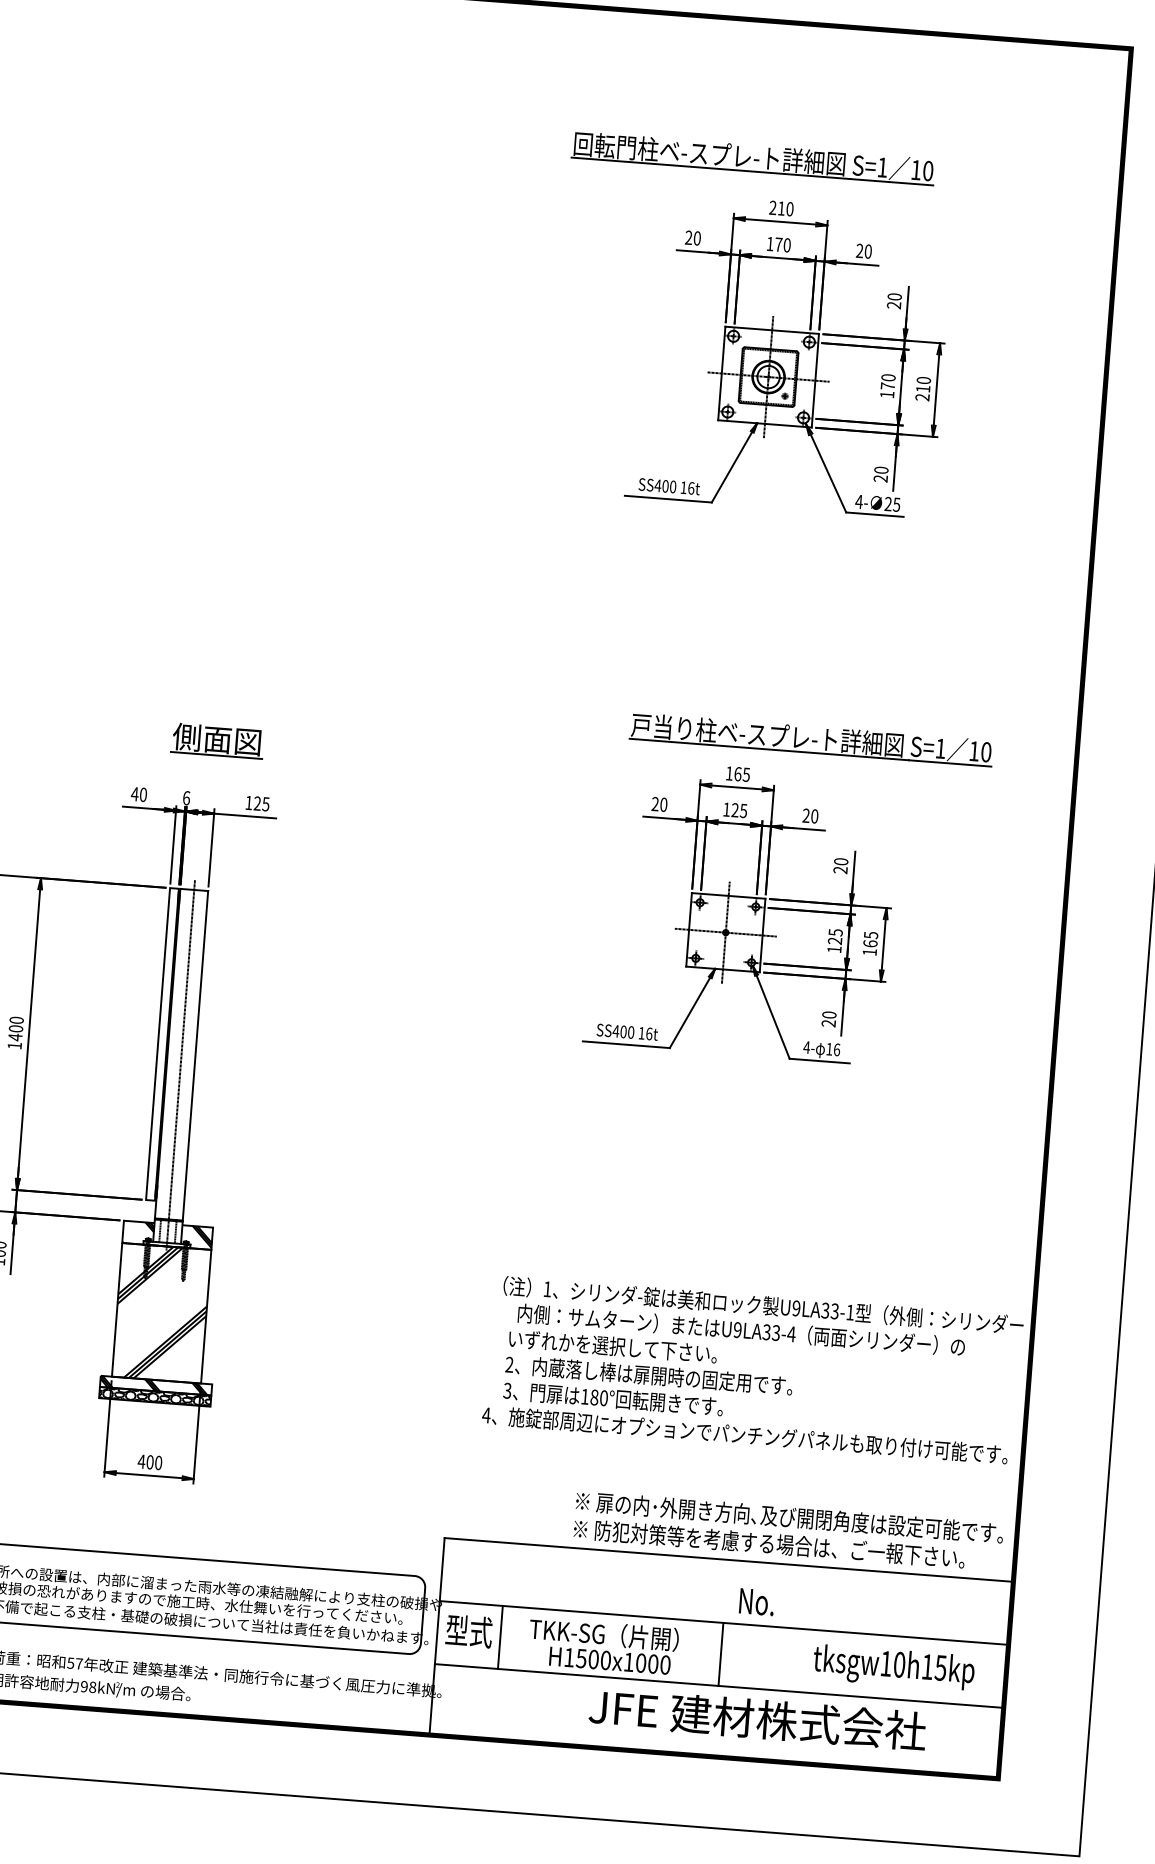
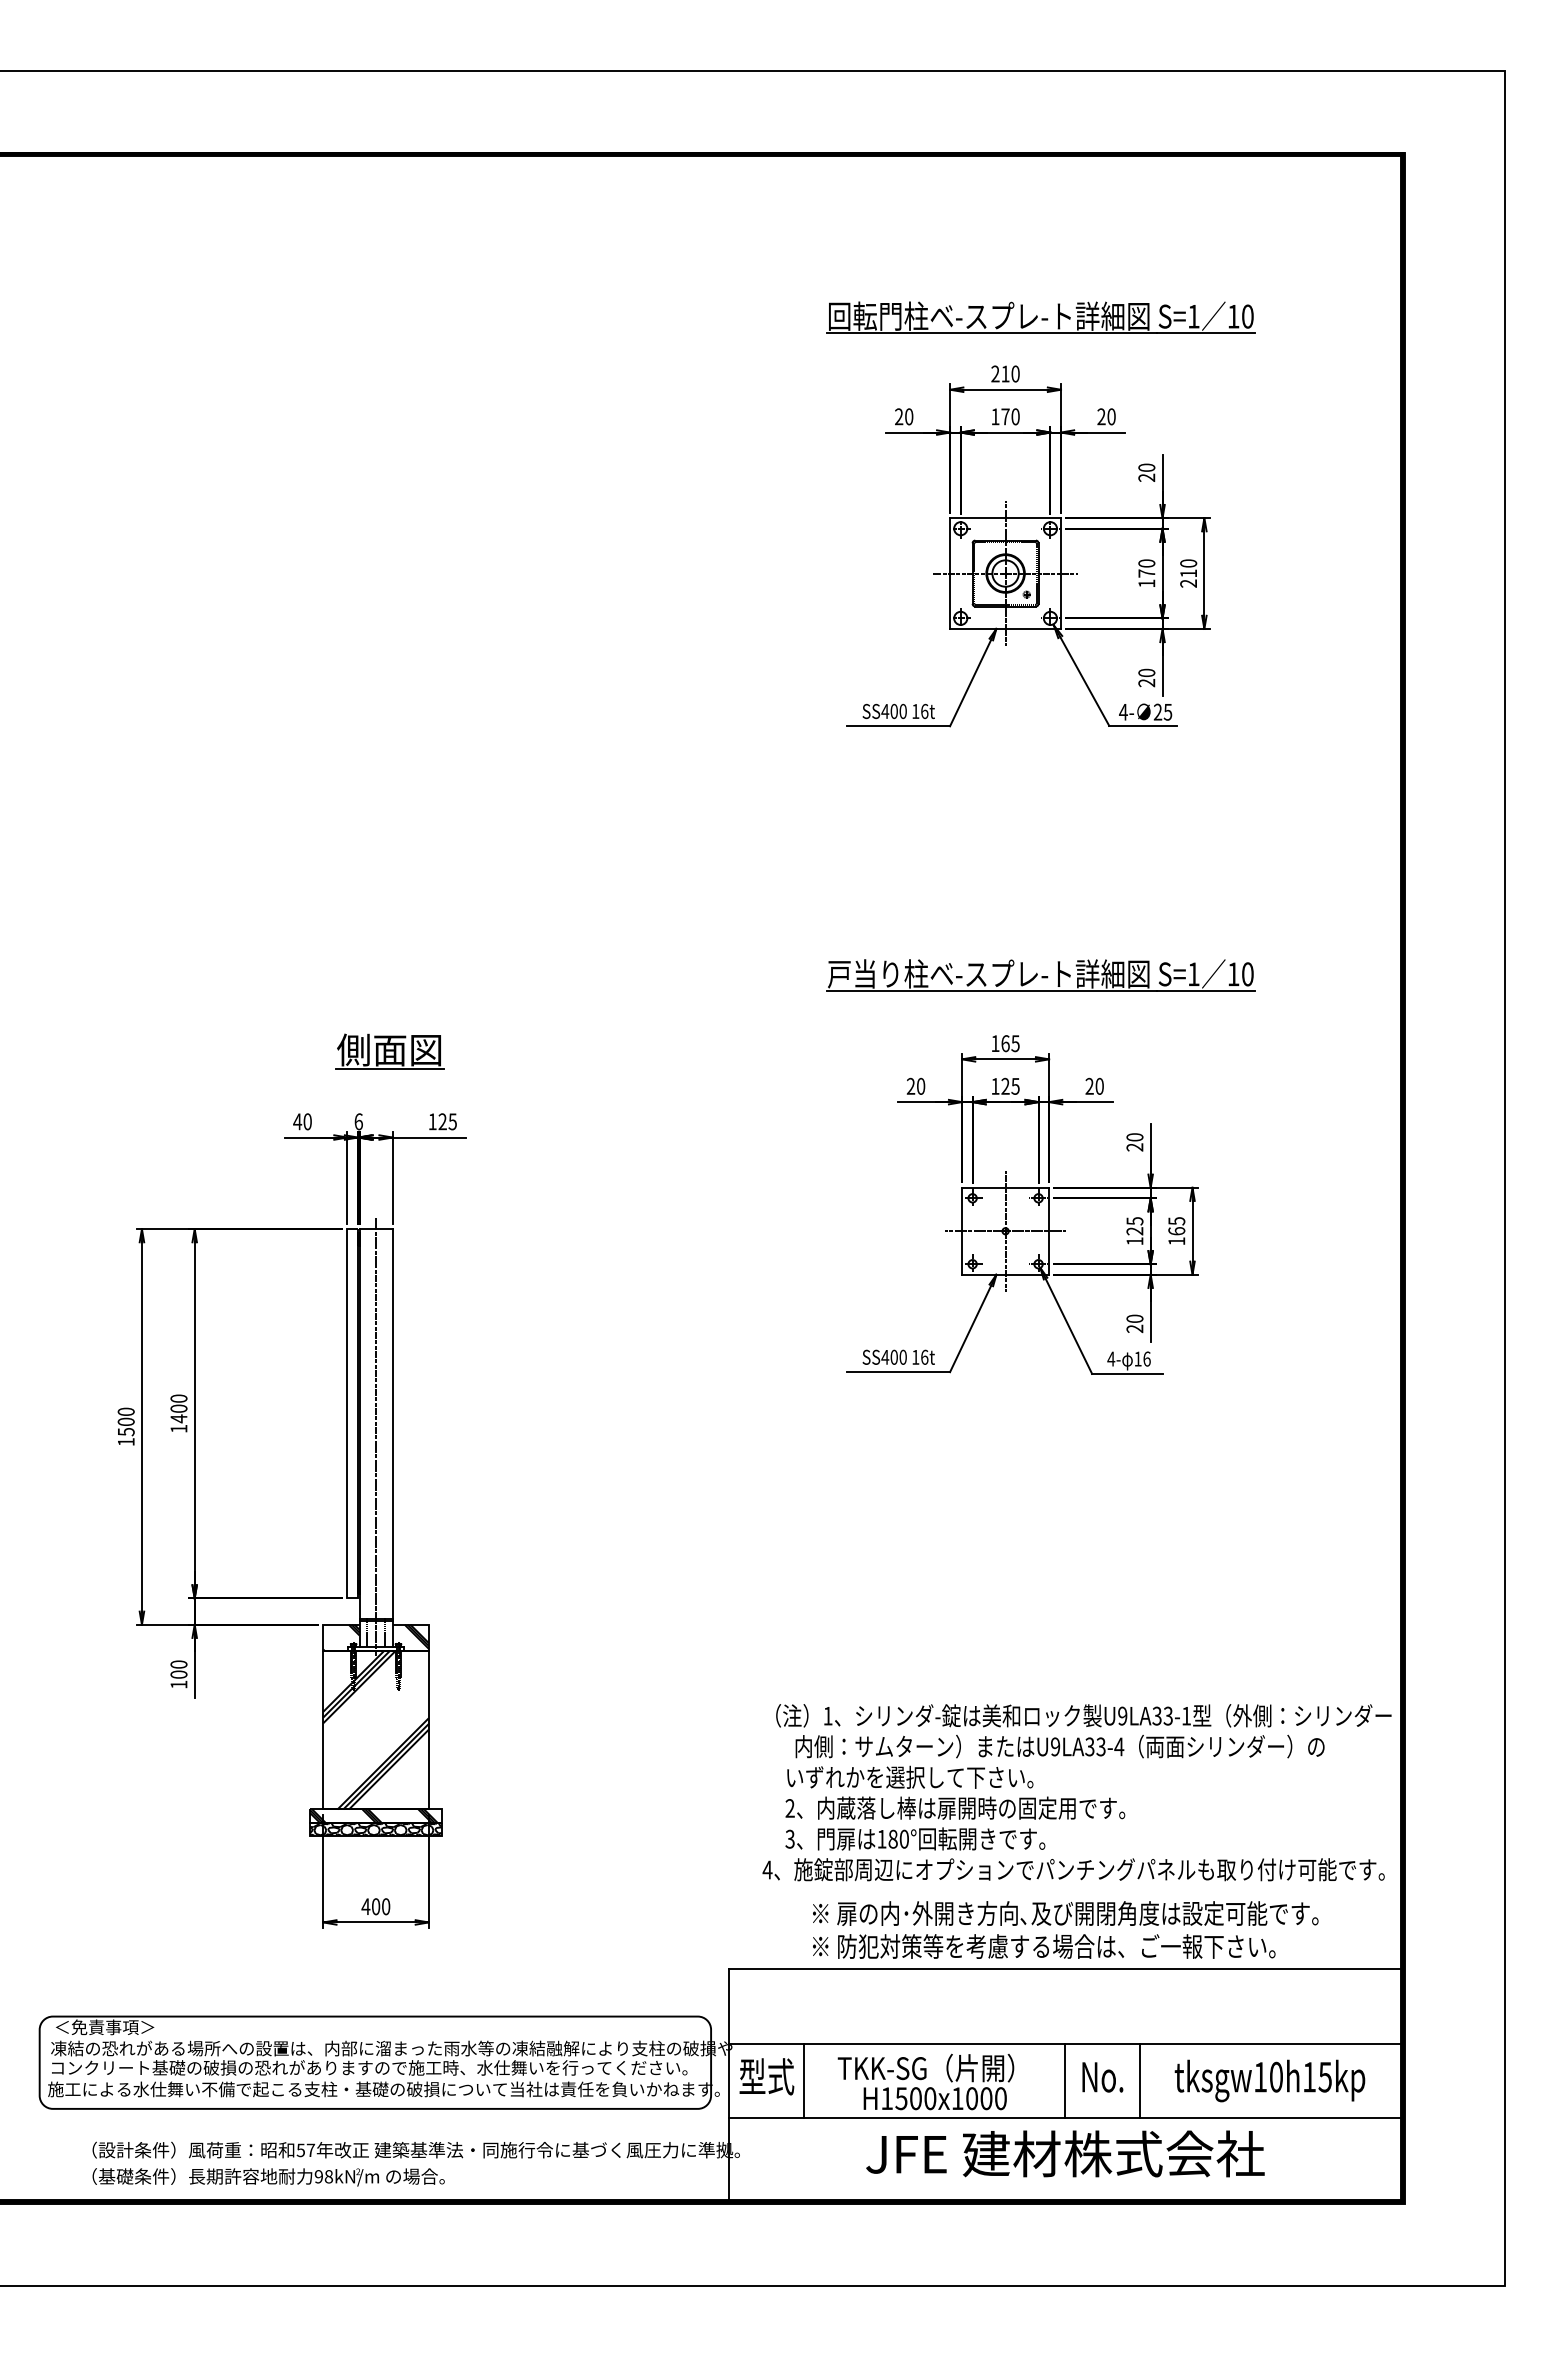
part: (753, 158) -> (1040, 317), moved
part: (811, 739) -> (1040, 975), moved
text: (752, 1369) -> (1076, 1792), moved
text: (788, 1530) -> (1065, 1929), moved
text: (756, 1602) -> (1102, 2077), moved
line: (783, 1658) -> (1139, 2080), added
text: (757, 1718) -> (1065, 2153), moved

